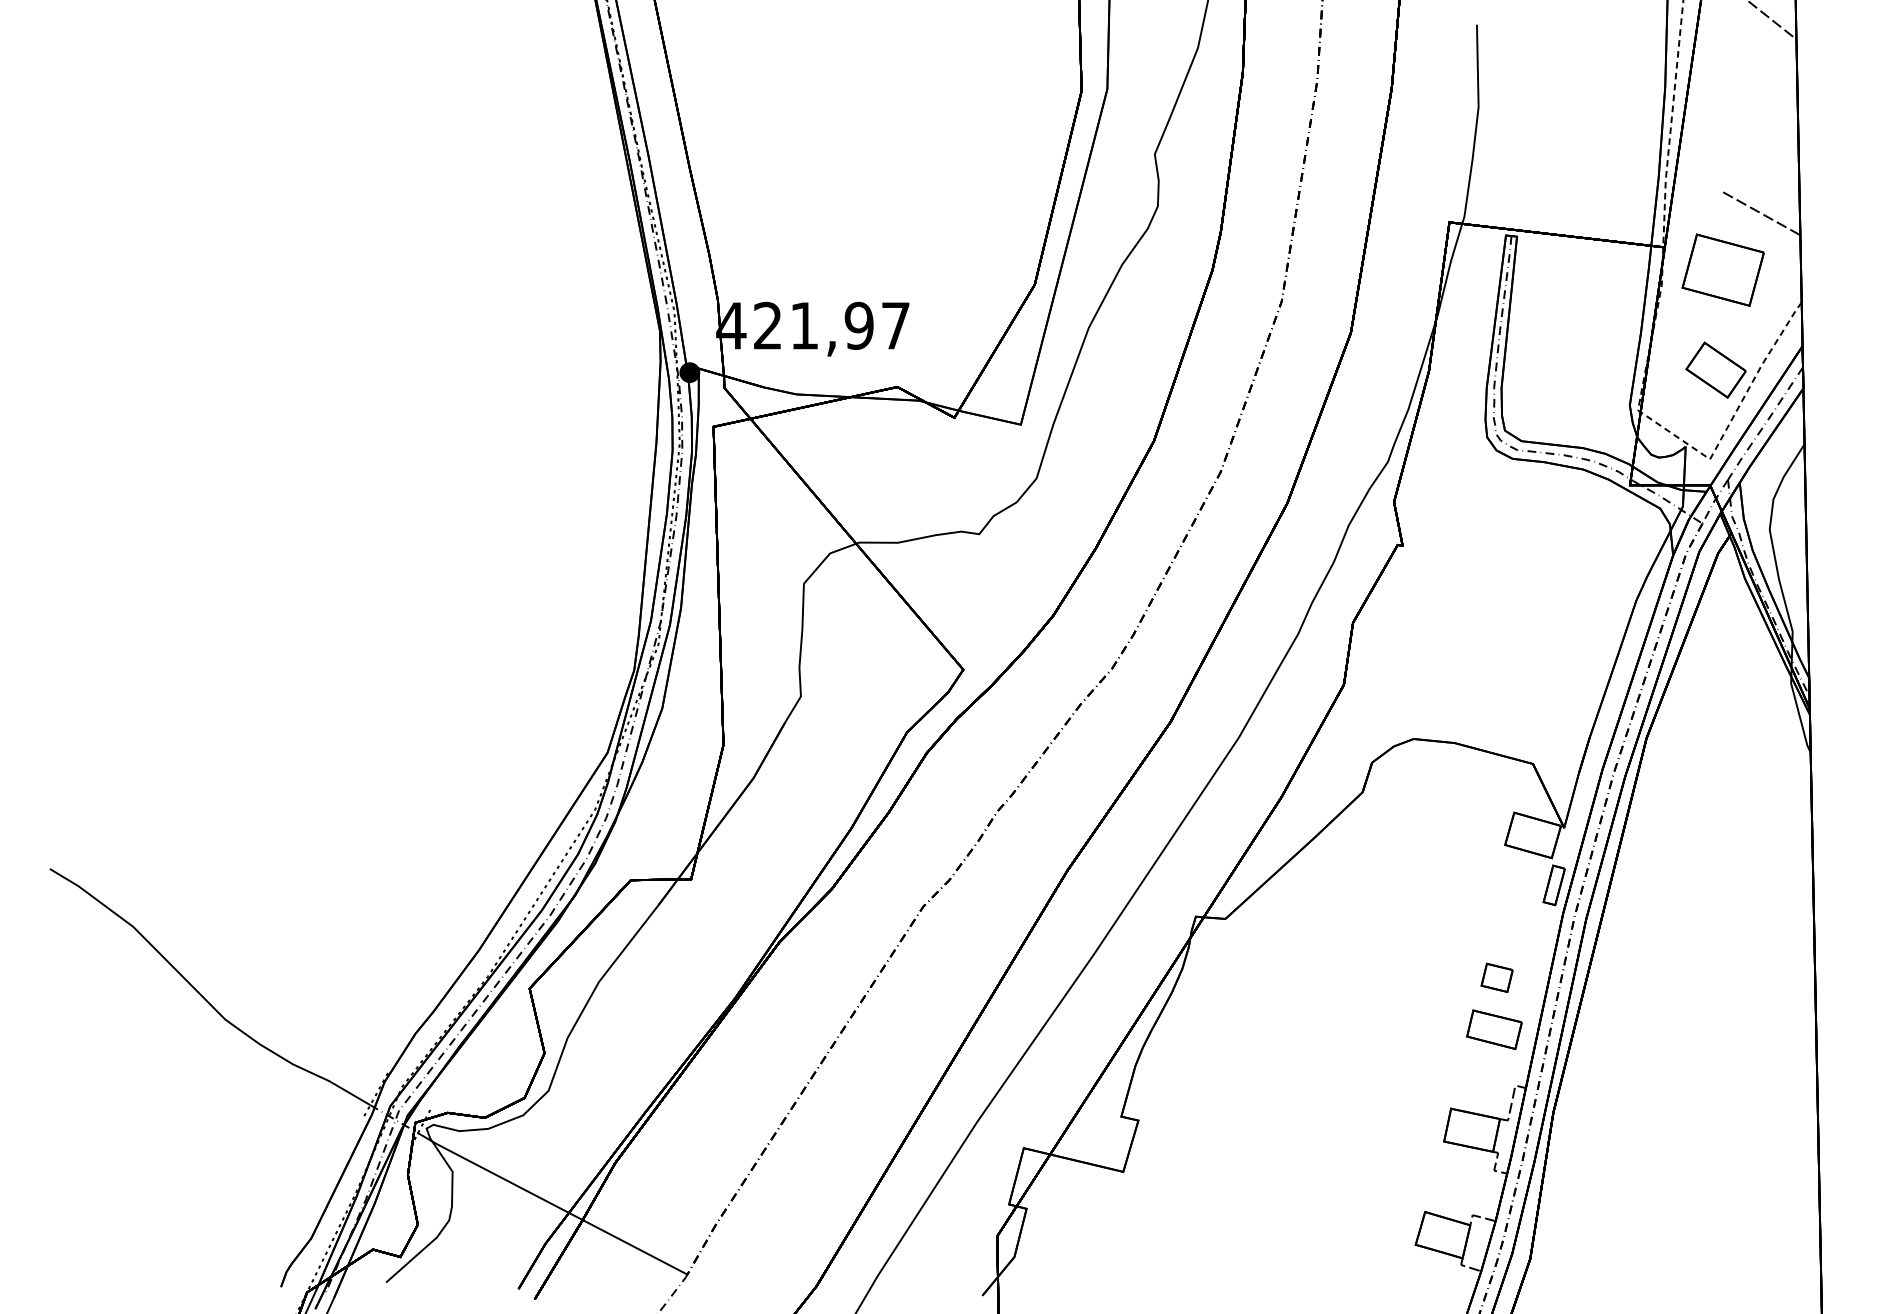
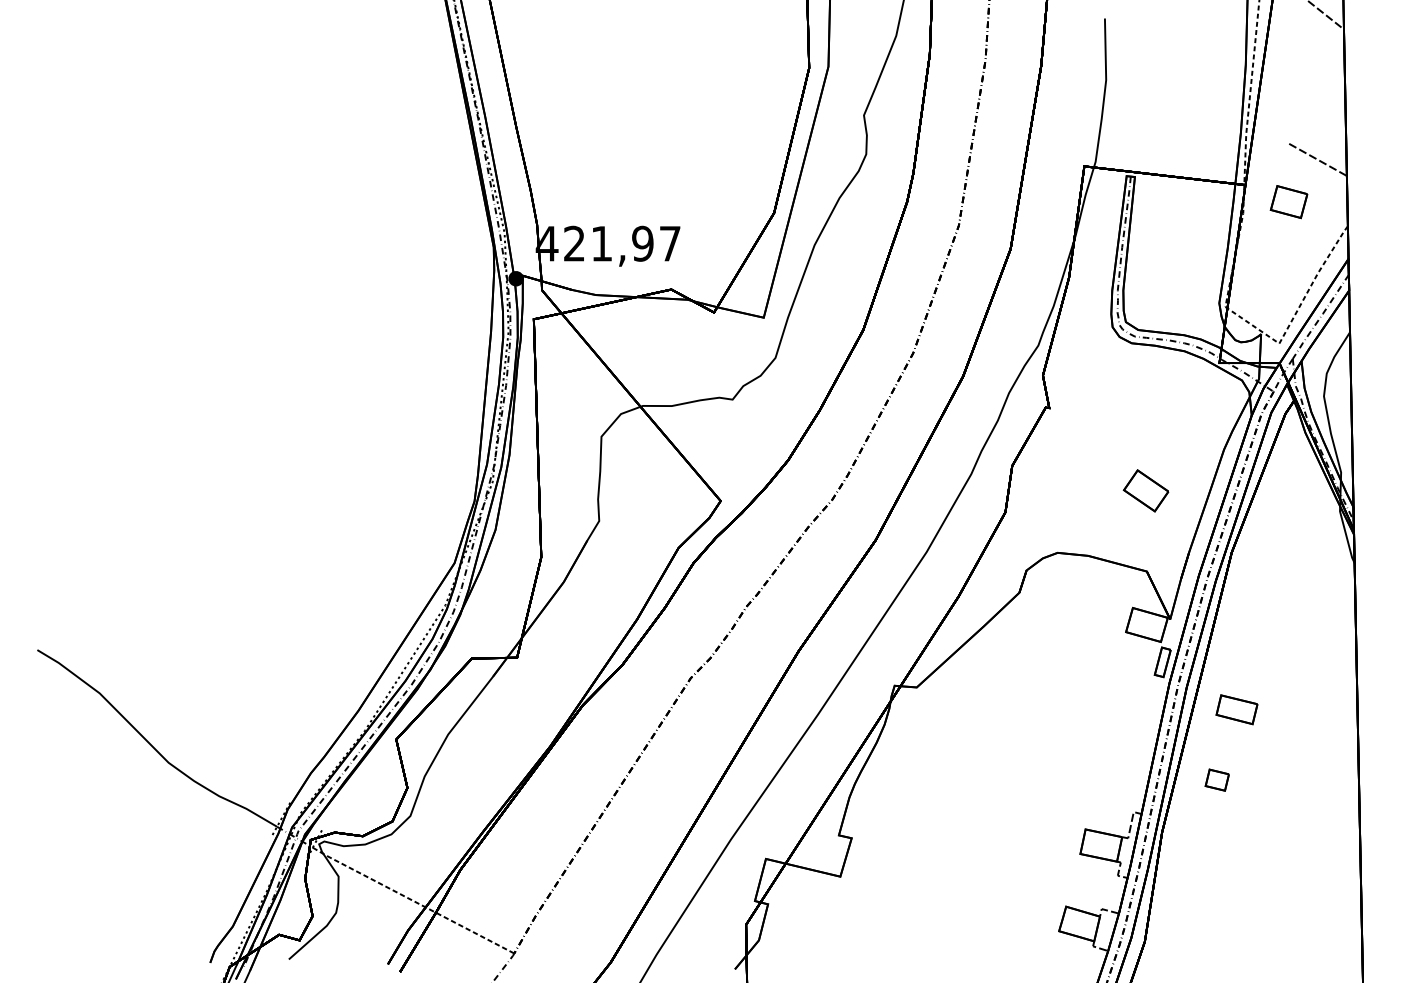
part: (1722, 269) -> (1288, 201), size x0.6
part: (1715, 369) -> (1145, 490), moved
part: (1496, 977) -> (1216, 779), moved
part: (1494, 1029) -> (1237, 709), moved
line: (552, 1204) -> (413, 901), solid -> dashed

